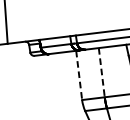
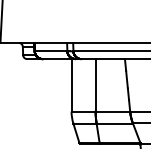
line: (101, 72) -> (95, 85), dashed -> solid
line: (79, 75) -> (71, 85), dashed -> solid

